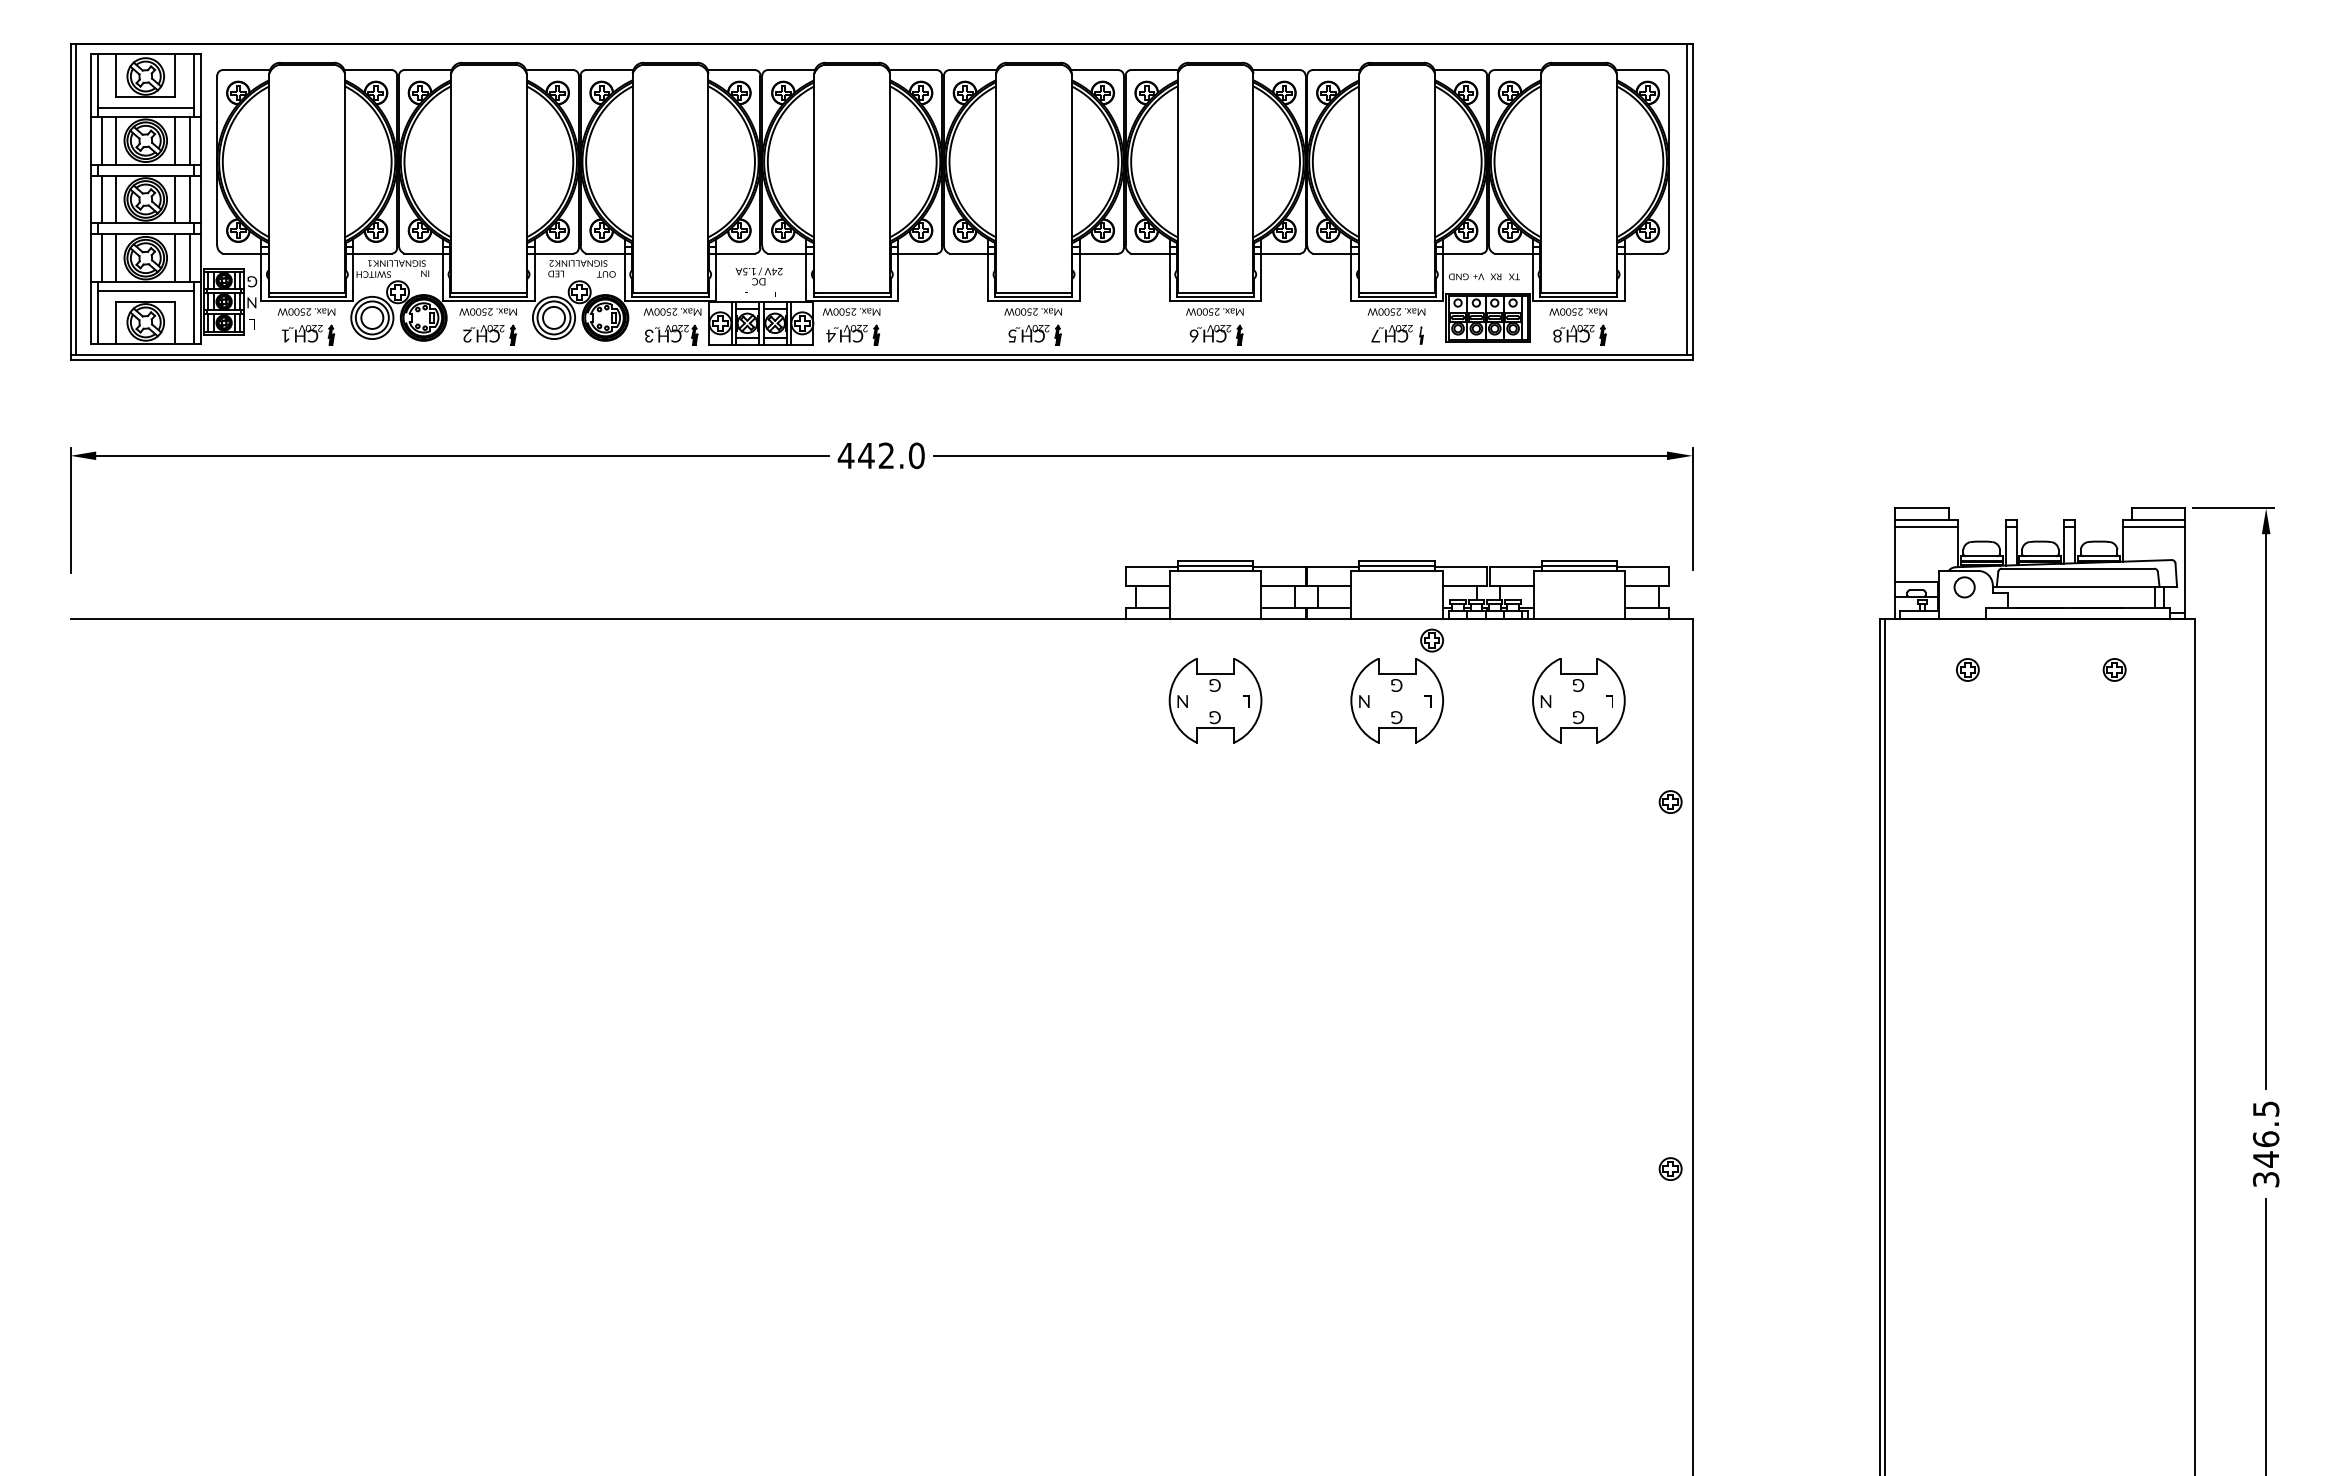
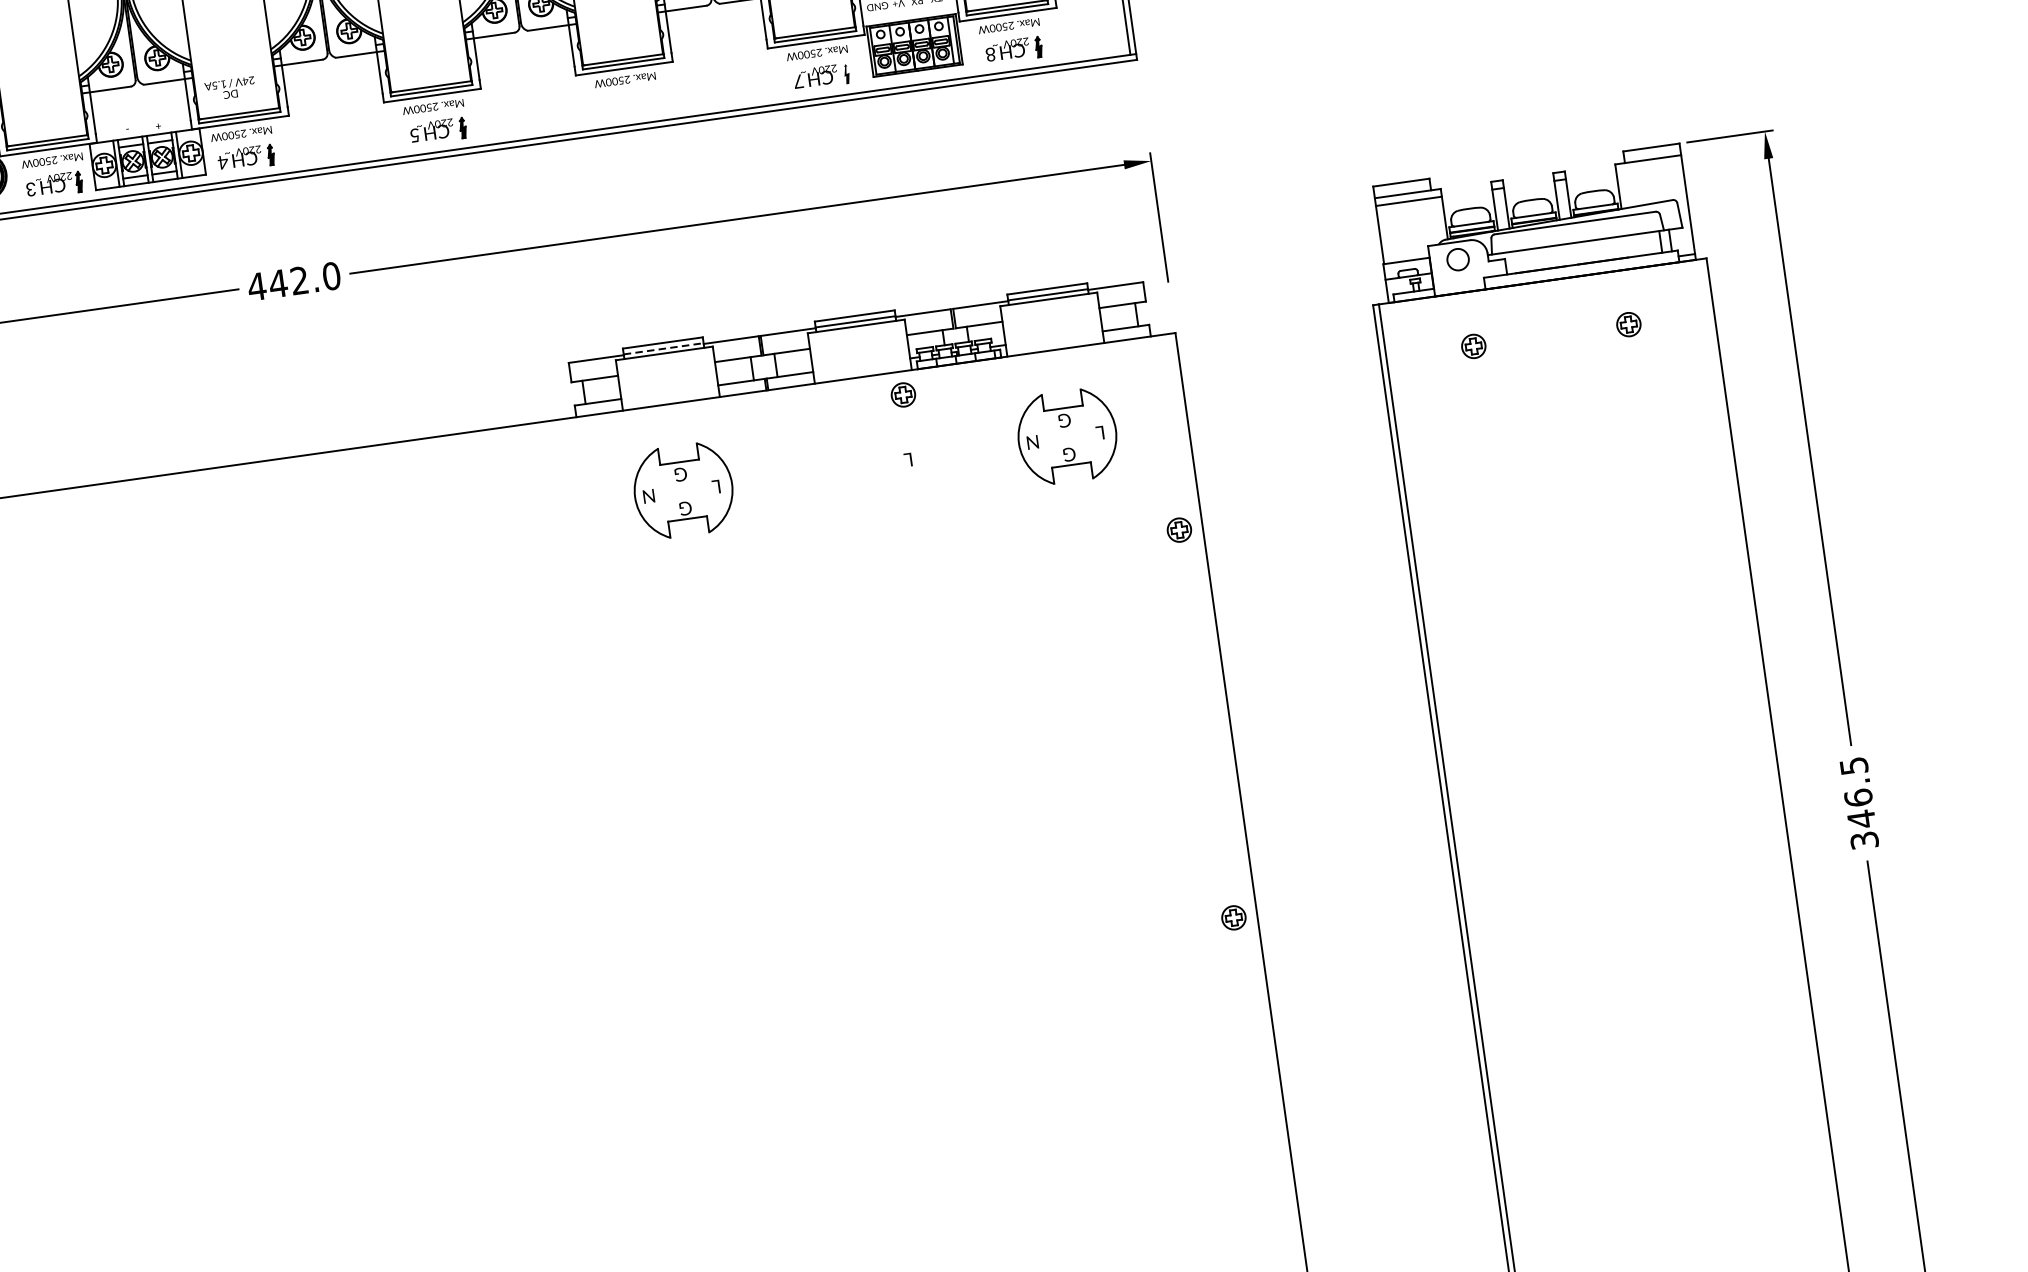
text: (758, 276) -> (229, 88), moved
part: (1216, 334) -> (630, 103), removed
line: (2153, 526) -> (1648, 167), removed
line: (1215, 566) -> (663, 348), solid -> dashed
part: (1396, 700) -> (874, 463), removed

